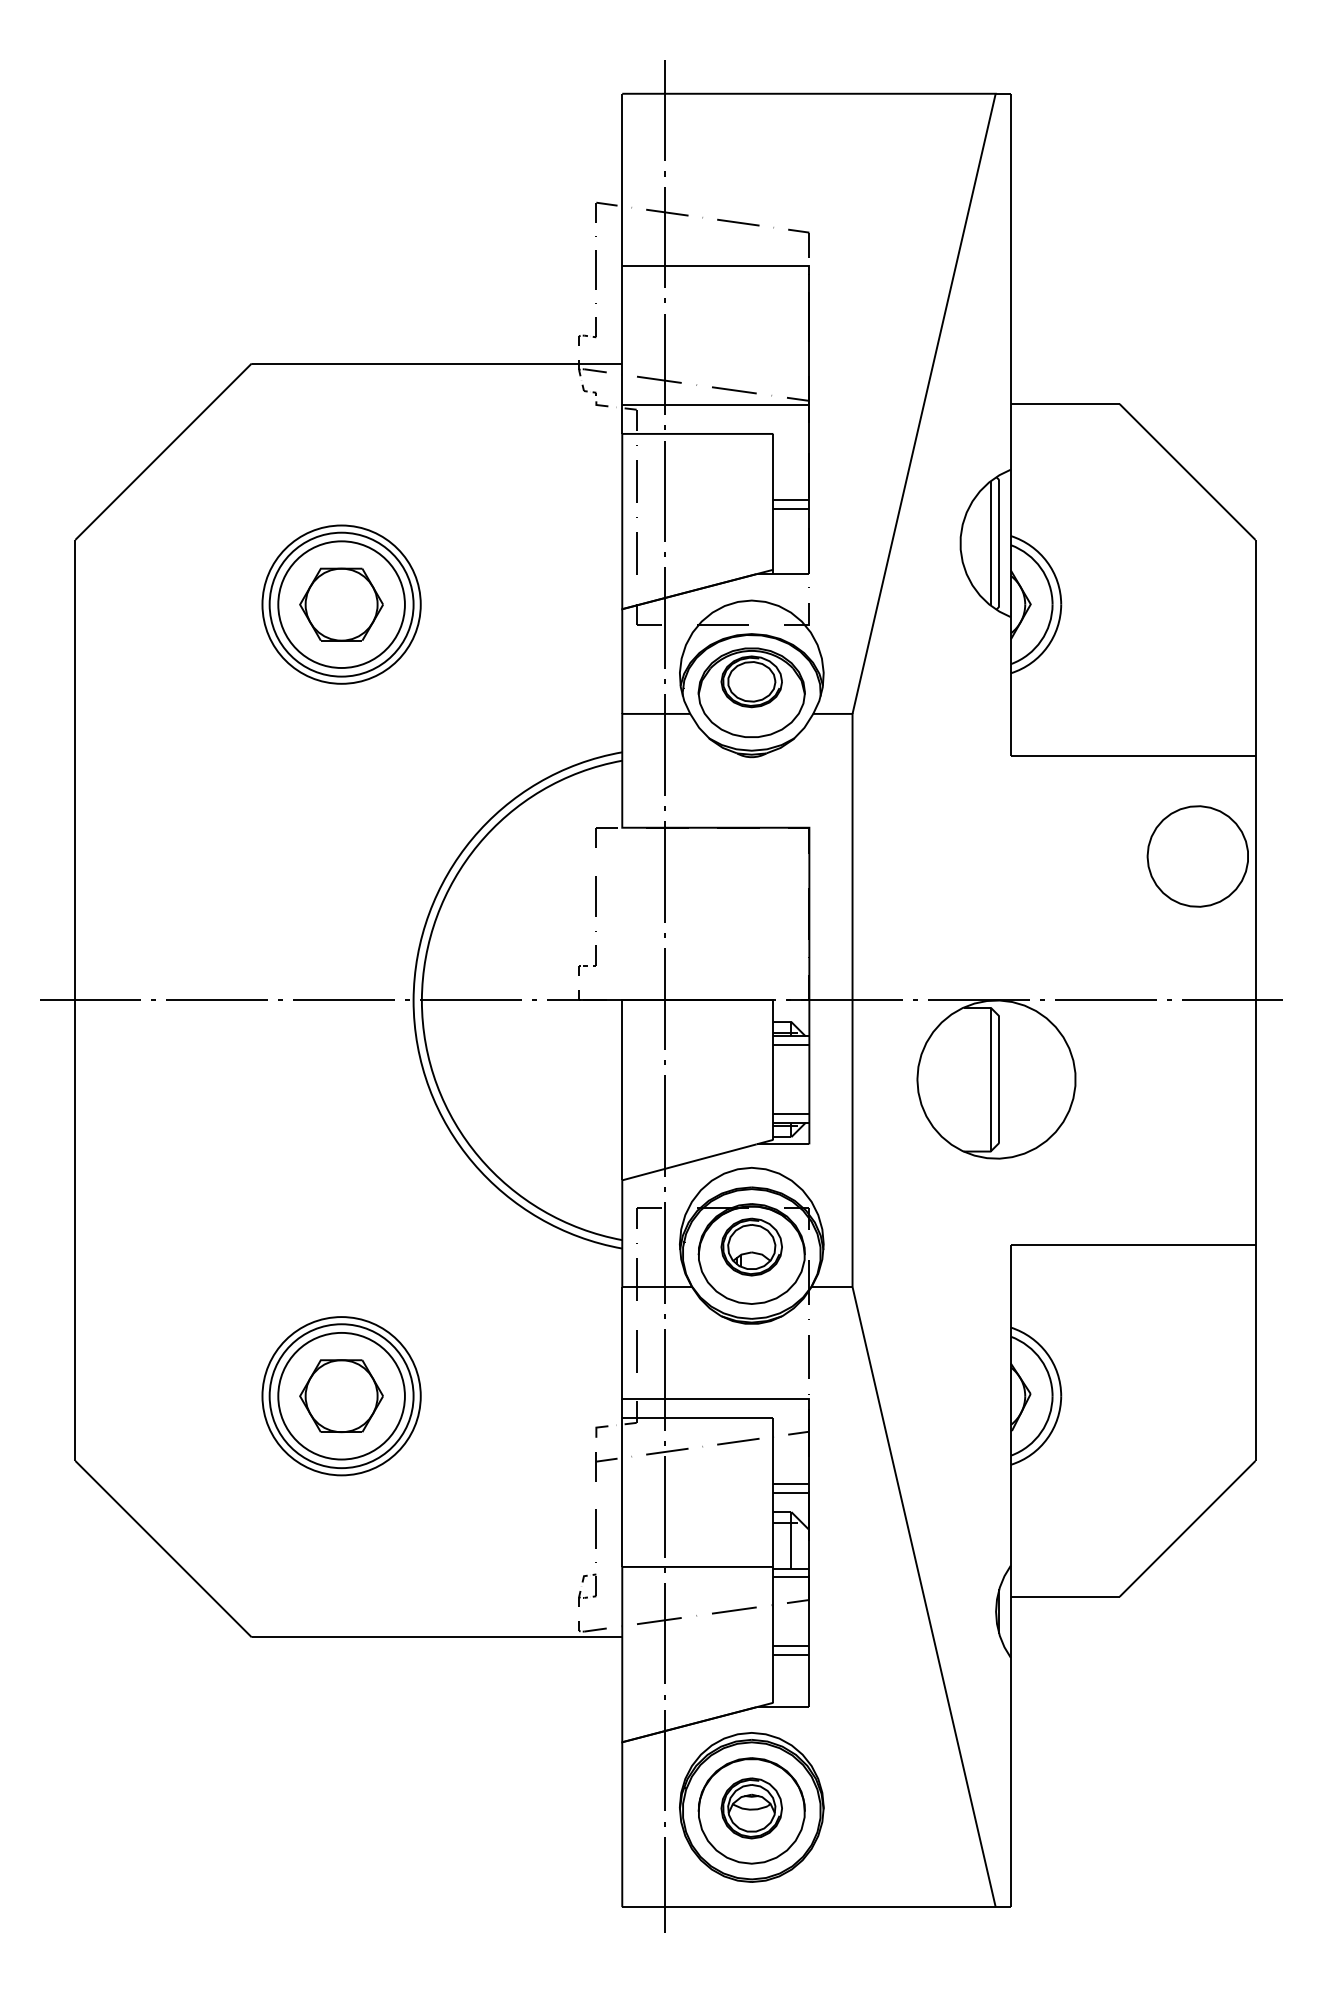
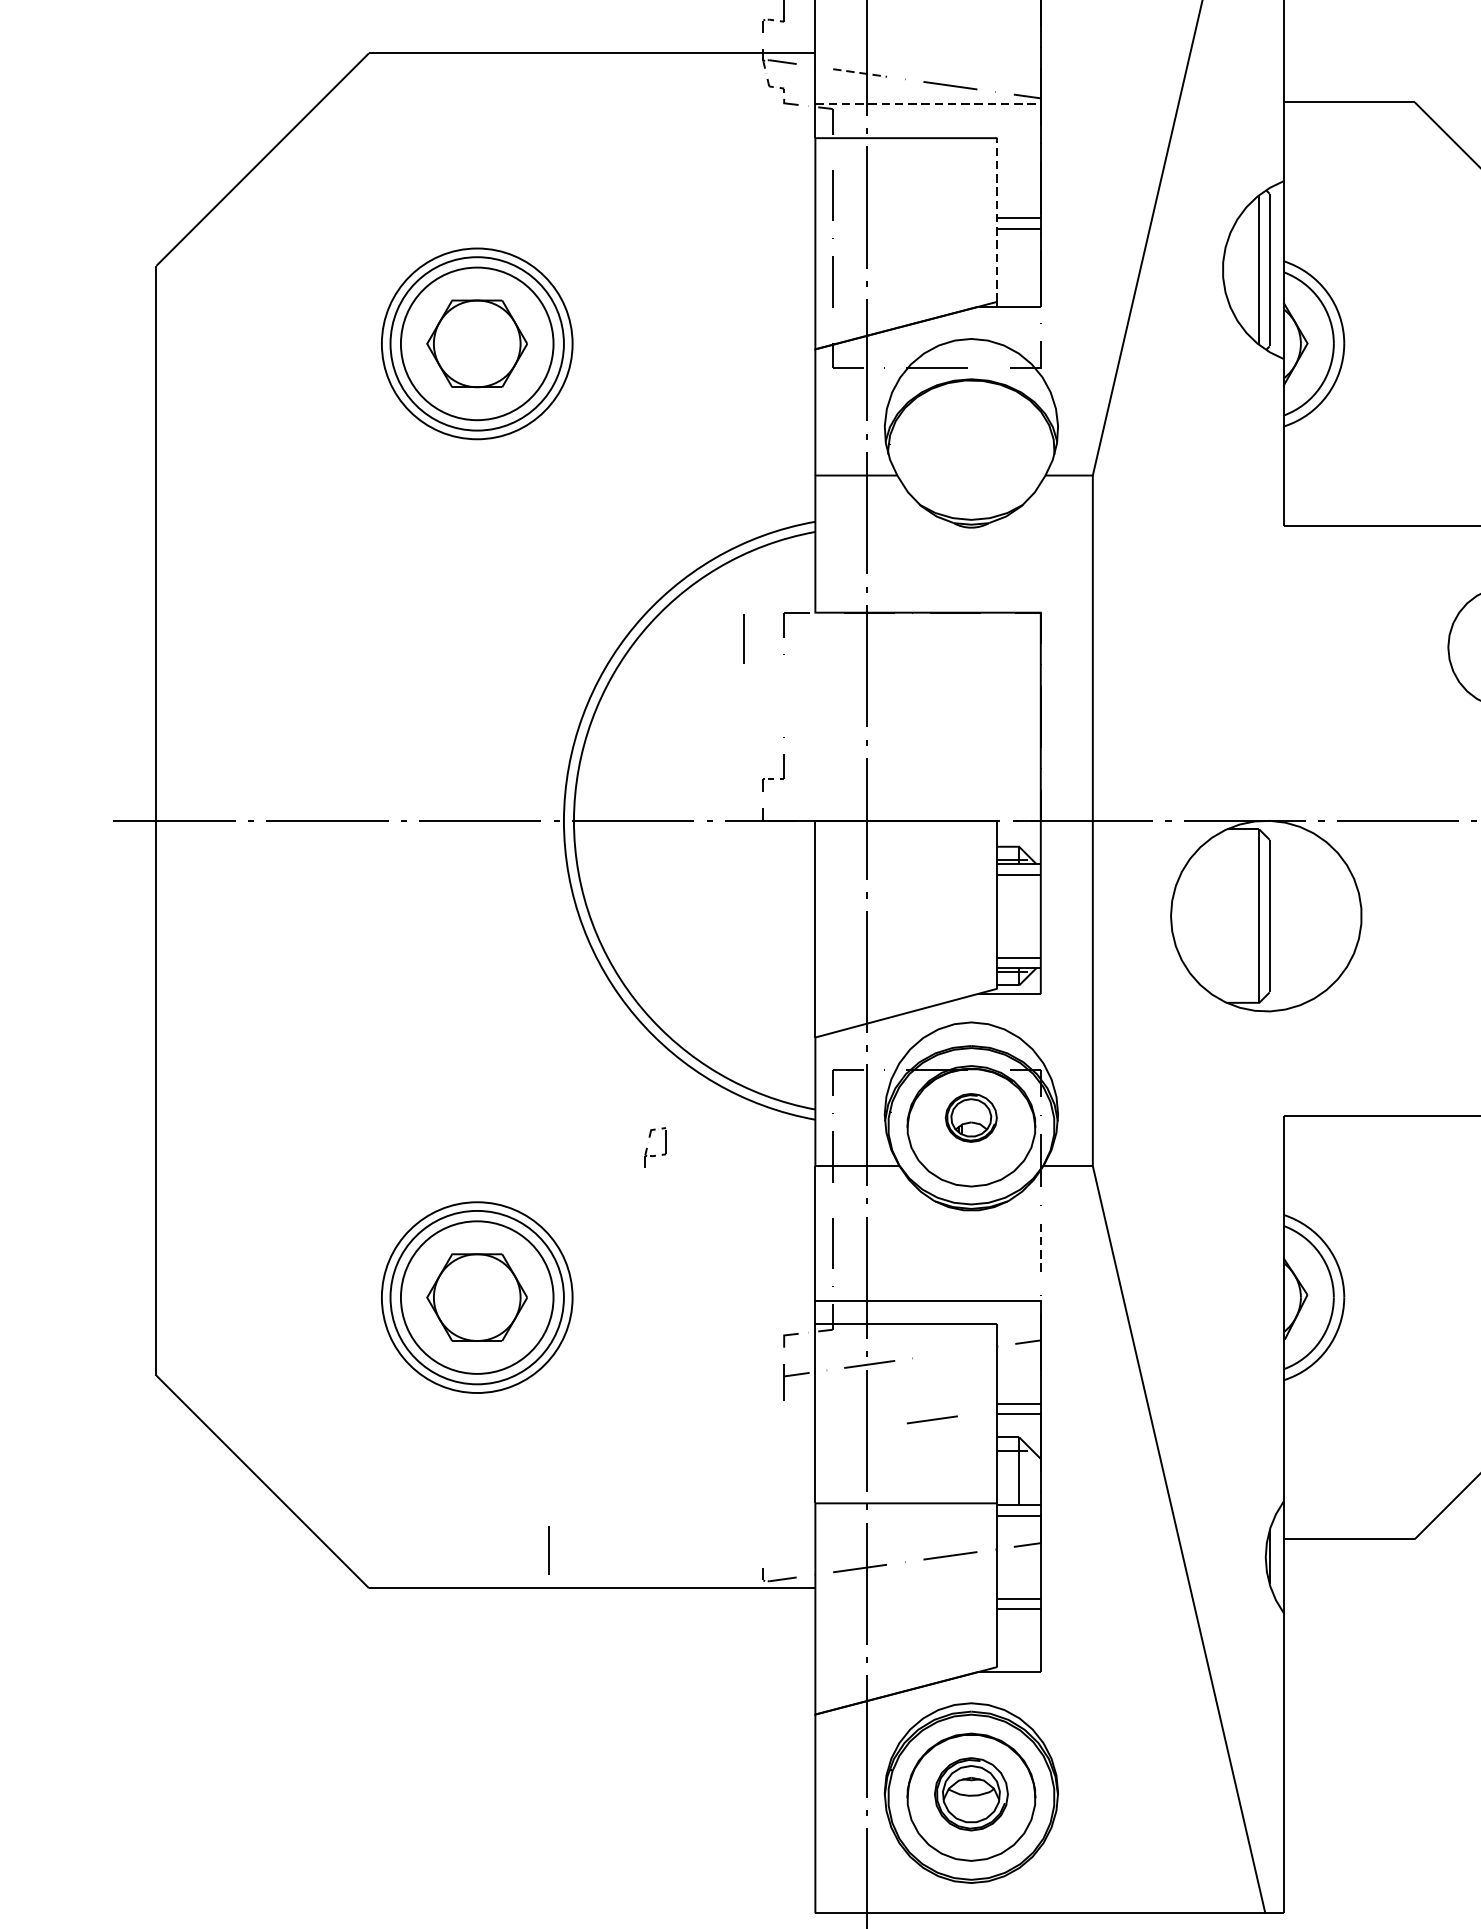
line: (659, 379) -> (860, 72), solid -> dashed
line: (715, 405) -> (927, 103), solid -> dashed
line: (773, 501) -> (997, 219), solid -> dashed
part: (751, 692) -> (971, 449), removed
line: (595, 896) -> (743, 638), moved
part: (751, 1246) -> (971, 1117), size x0.7
line: (809, 1357) -> (1040, 1250), solid -> dashed
line: (738, 1441) -> (932, 1419), moved
line: (595, 1528) -> (548, 1549), moved
part: (581, 1591) -> (648, 1148), moved

